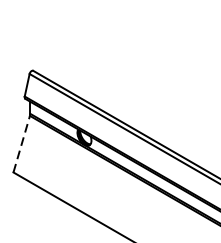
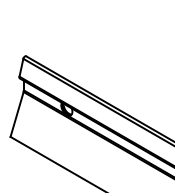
line: (22, 144) -> (17, 114), dashed -> solid

